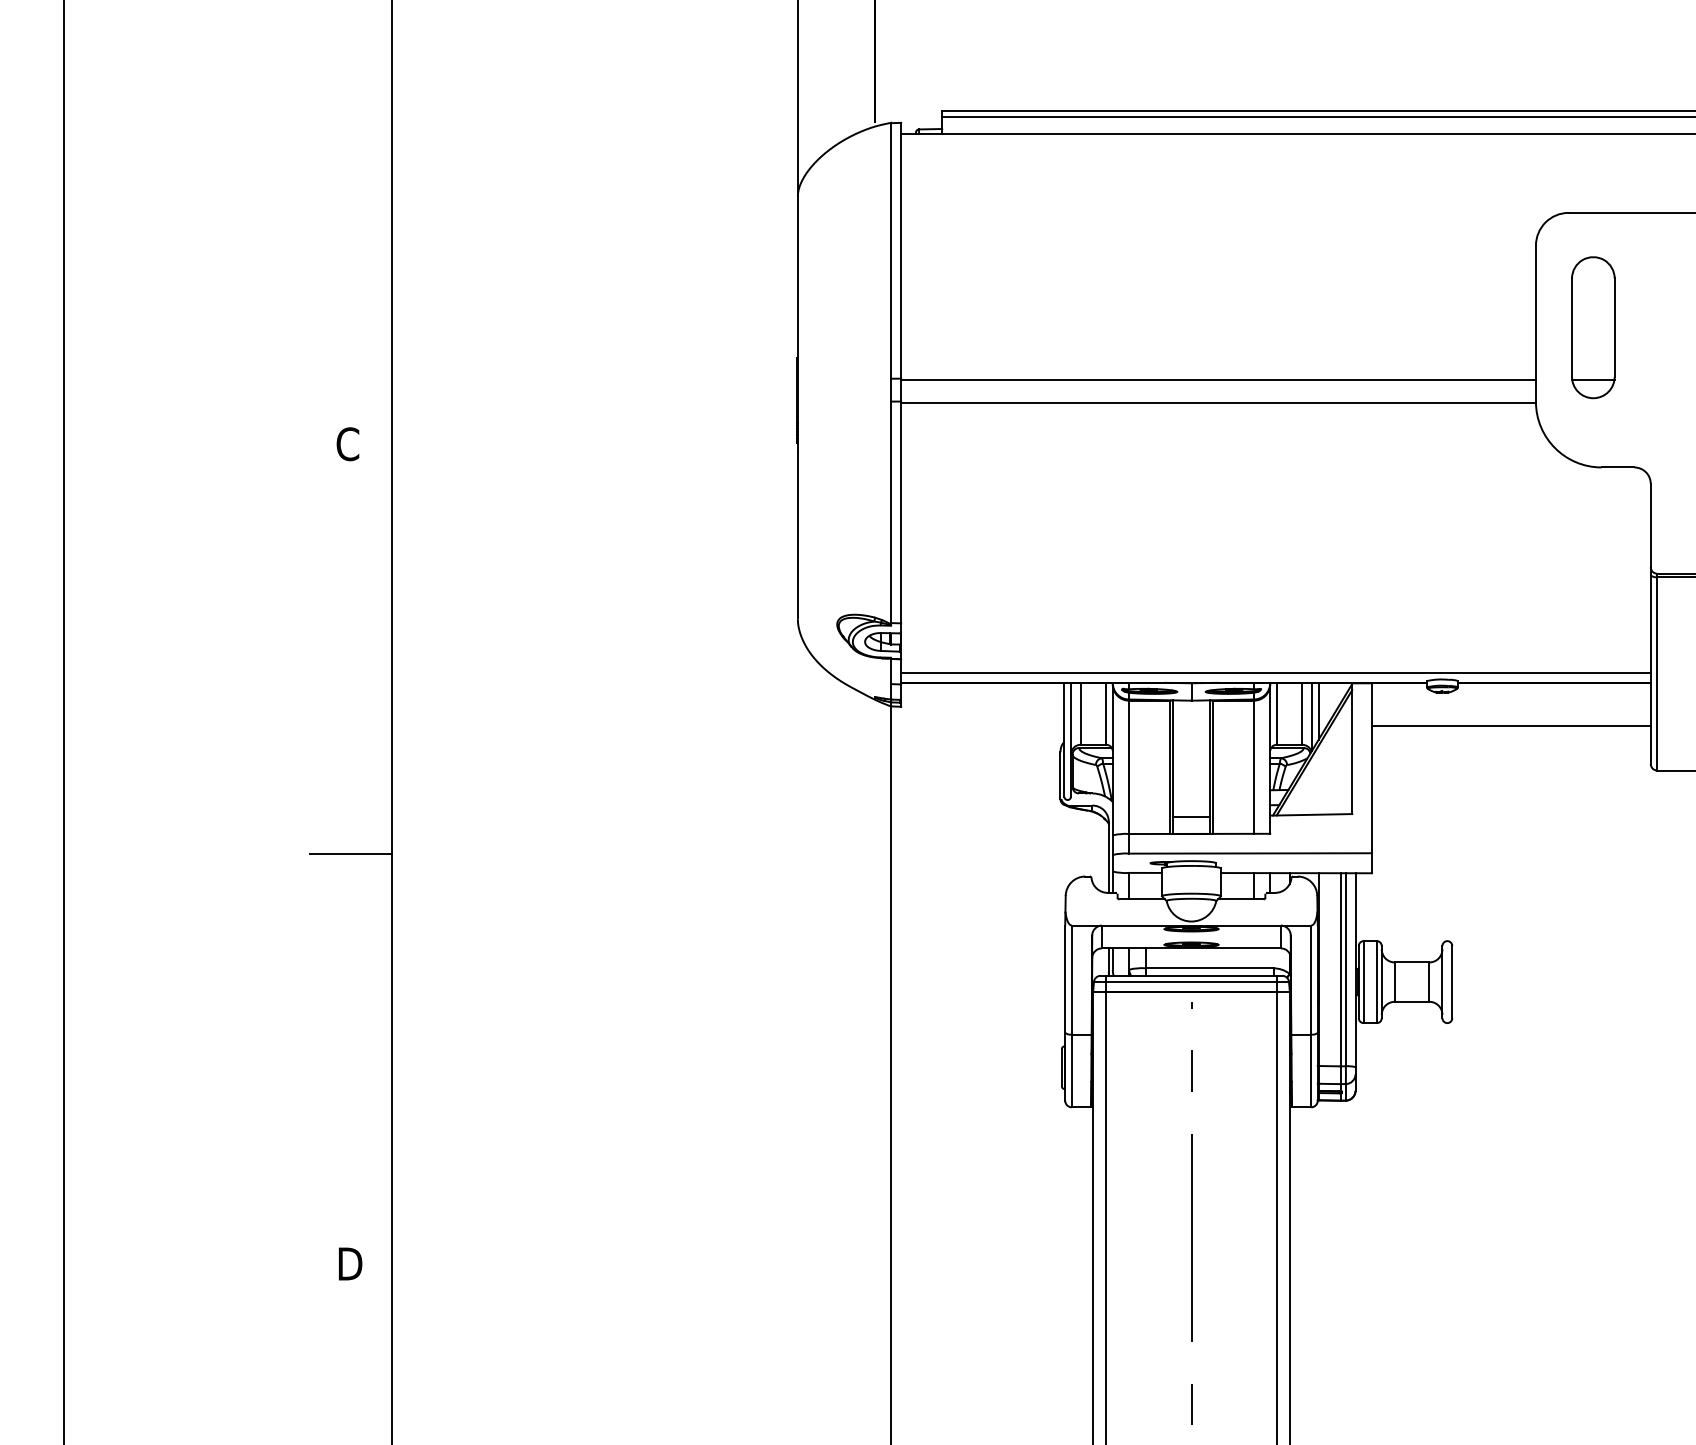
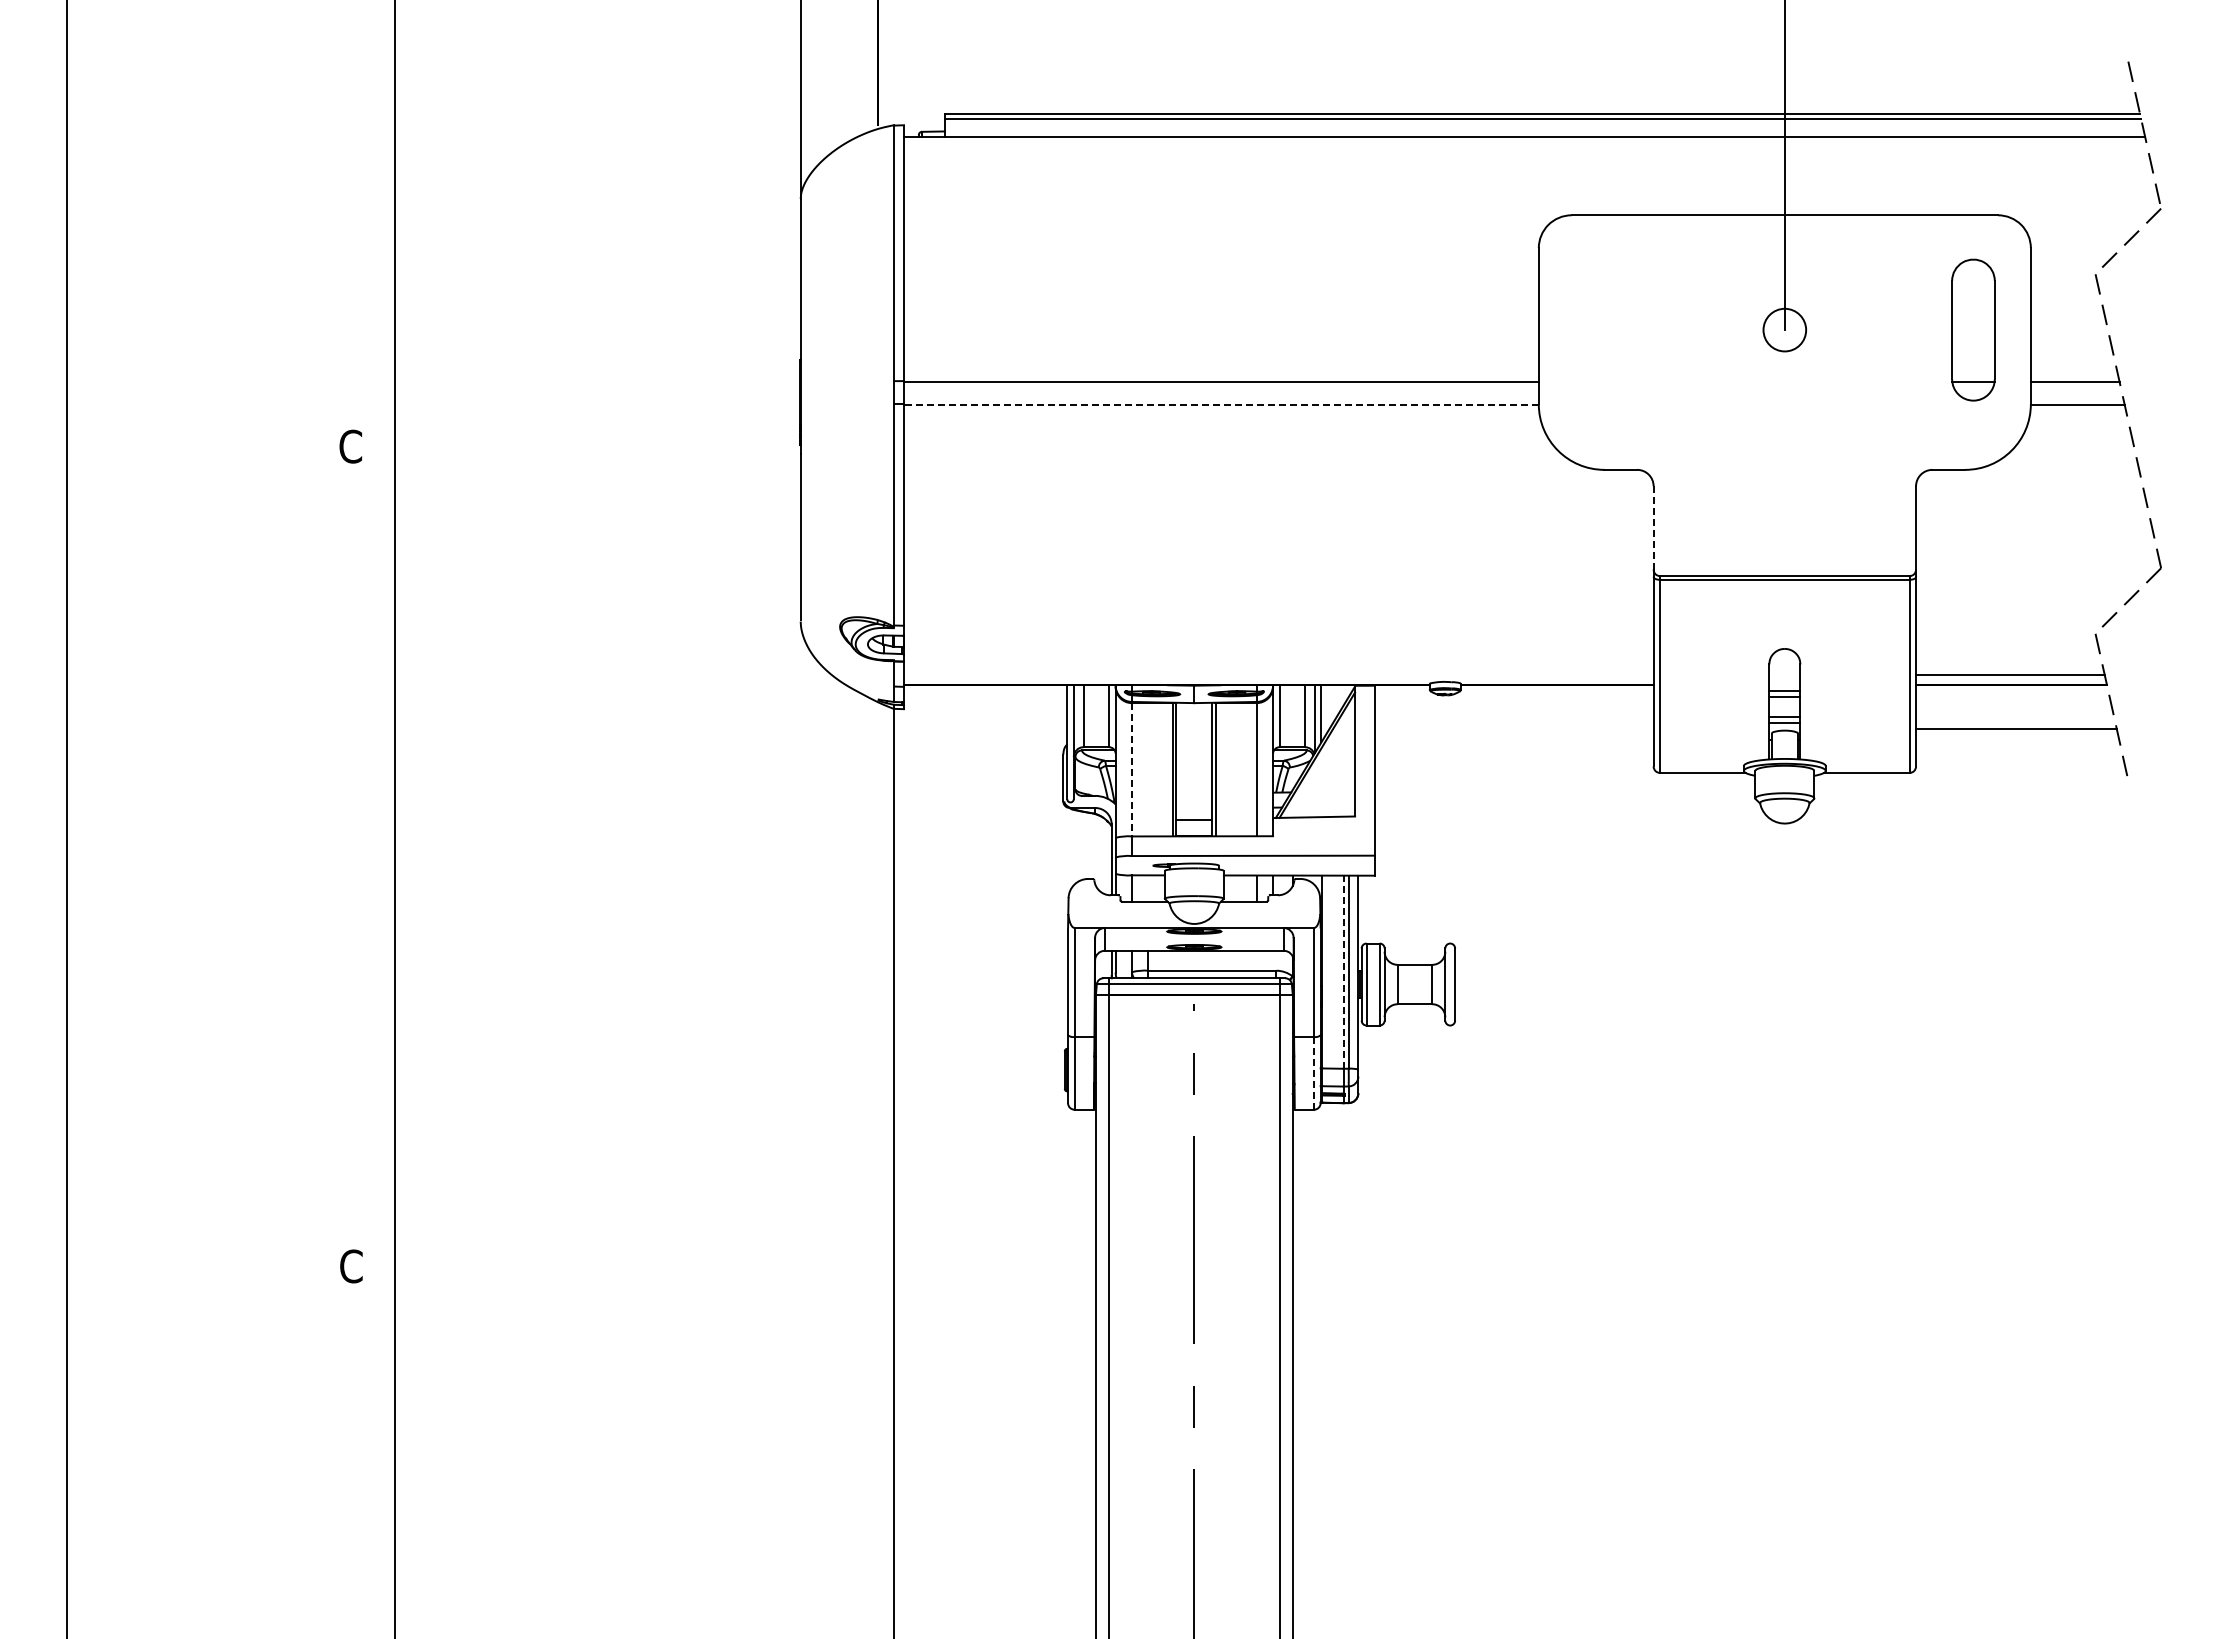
part: (1593, 327) -> (1596, 329), removed
line: (1217, 403) -> (1220, 405), solid -> dashed
line: (1650, 525) -> (1653, 527), solid -> dashed
line: (1275, 673) -> (1278, 675), removed
line: (1510, 726) -> (1513, 728), removed
line: (1129, 767) -> (1132, 769), solid -> dashed
line: (350, 854) -> (353, 856), removed
line: (1340, 970) -> (1343, 972), solid -> dashed
line: (1311, 1070) -> (1314, 1072), solid -> dashed
text: (349, 1264) -> (352, 1266), D -> C

